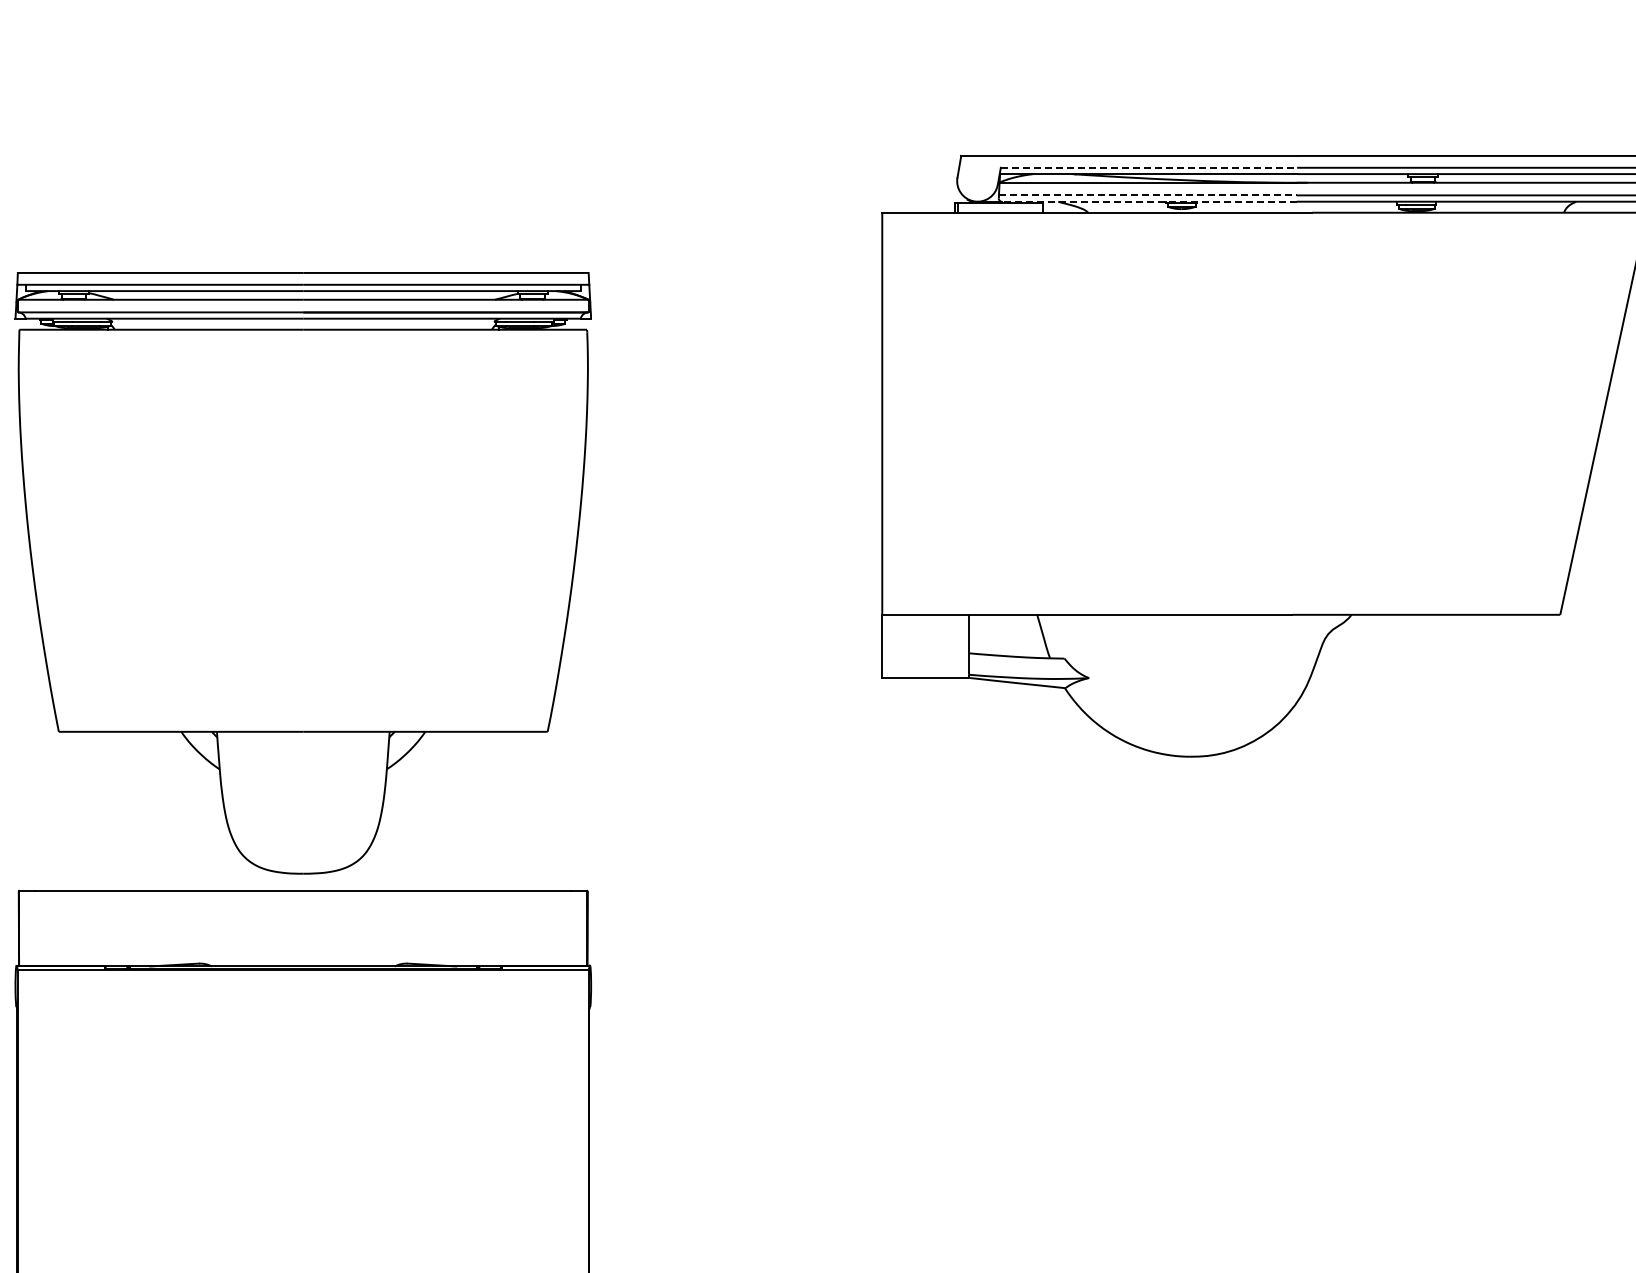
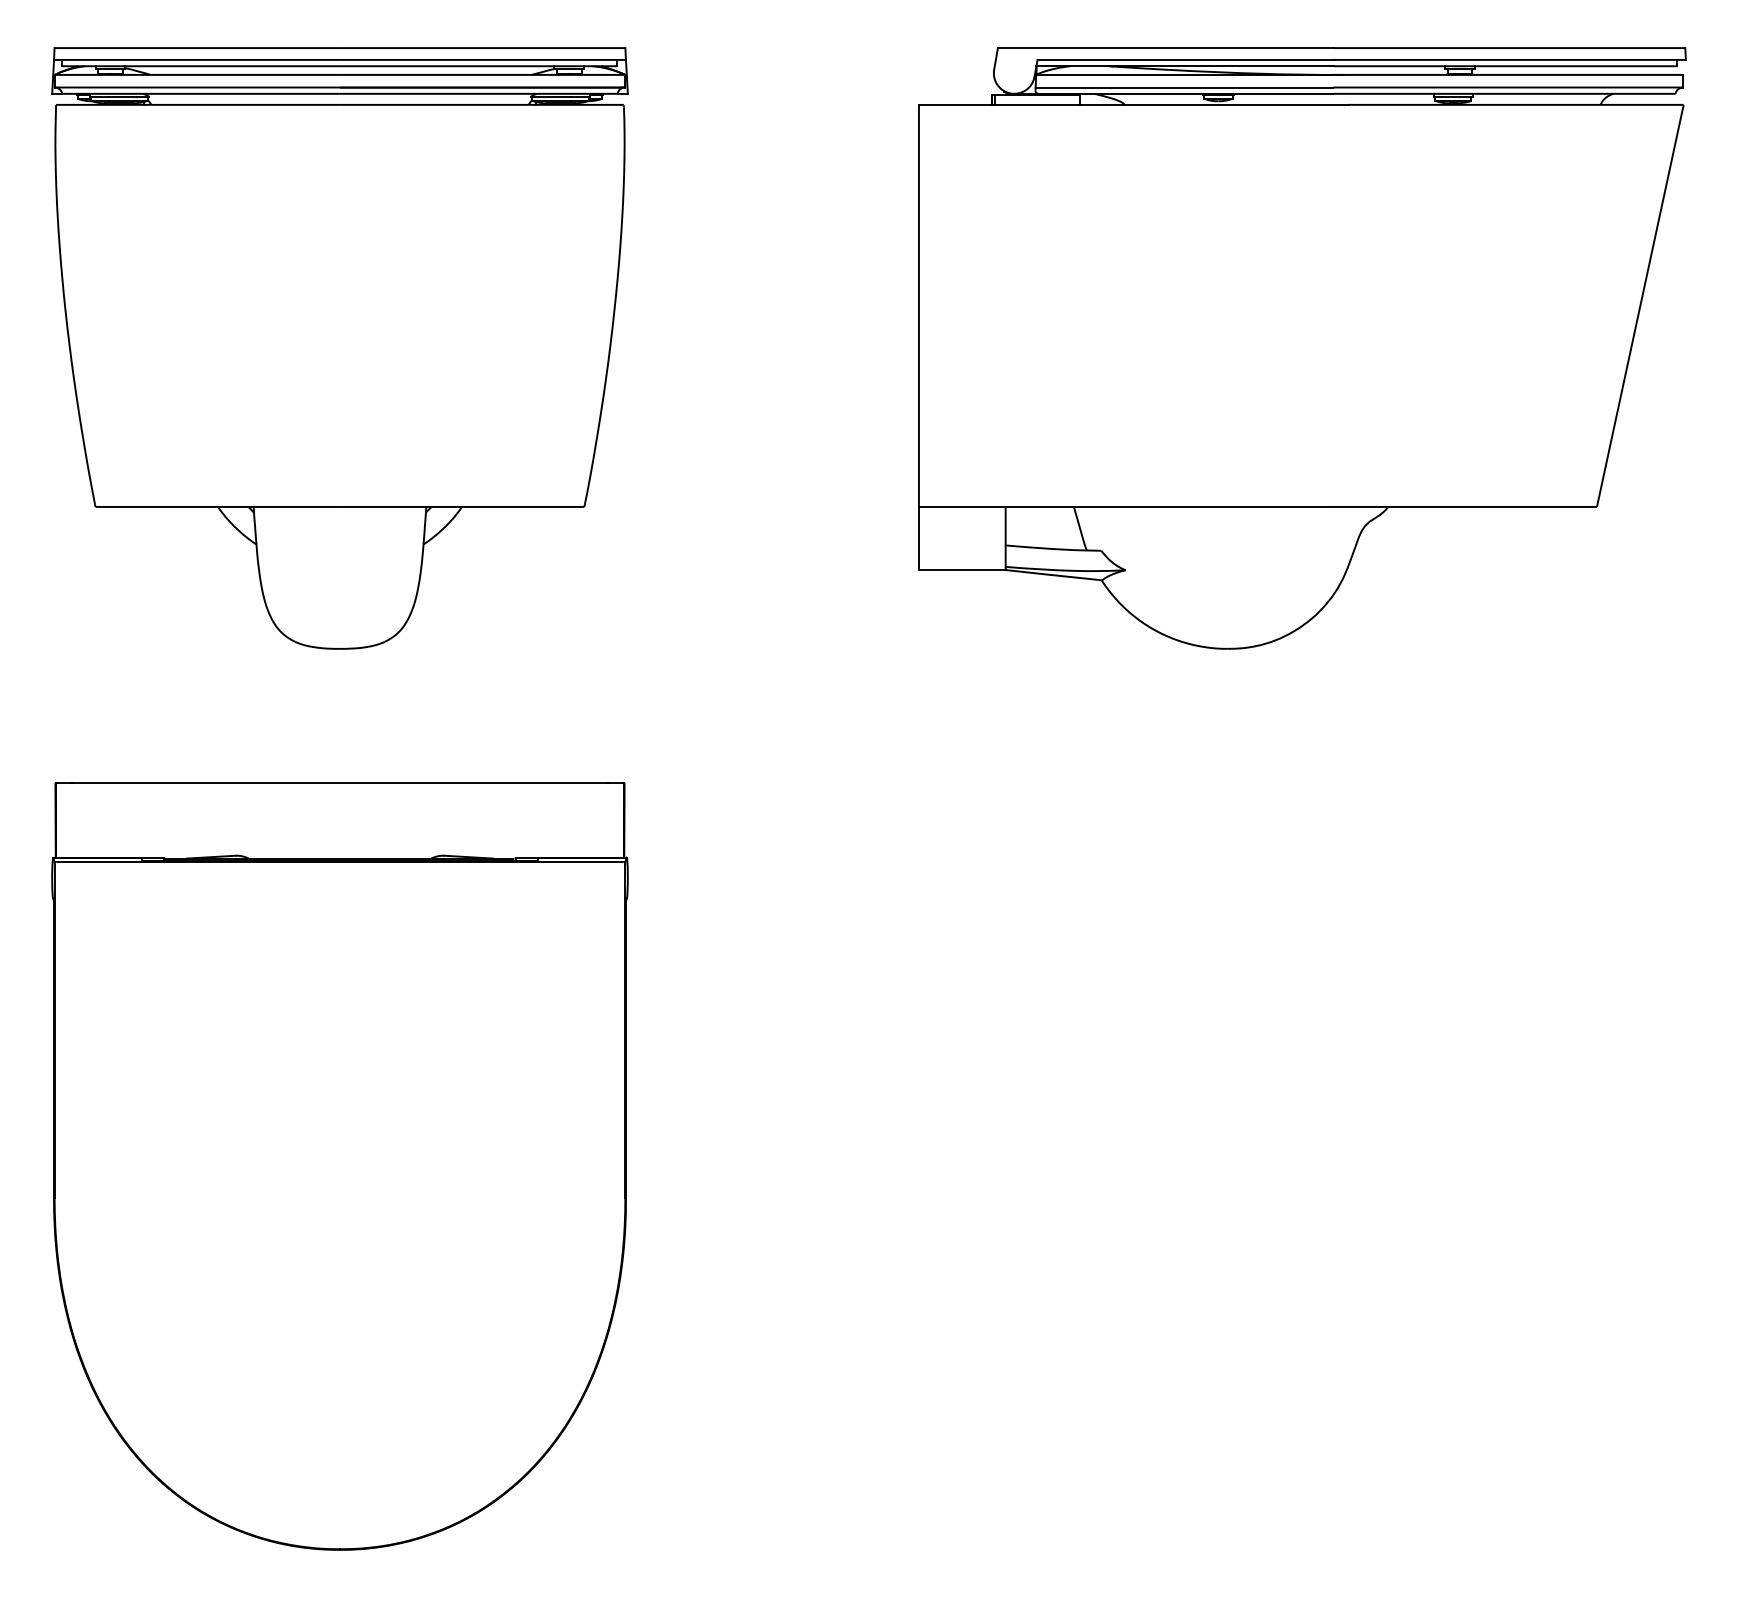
line: (1149, 167) -> (1186, 59), dashed -> solid
line: (1147, 195) -> (1184, 87), dashed -> solid
line: (1148, 201) -> (1185, 93), dashed -> solid
part: (302, 573) -> (339, 348), moved

